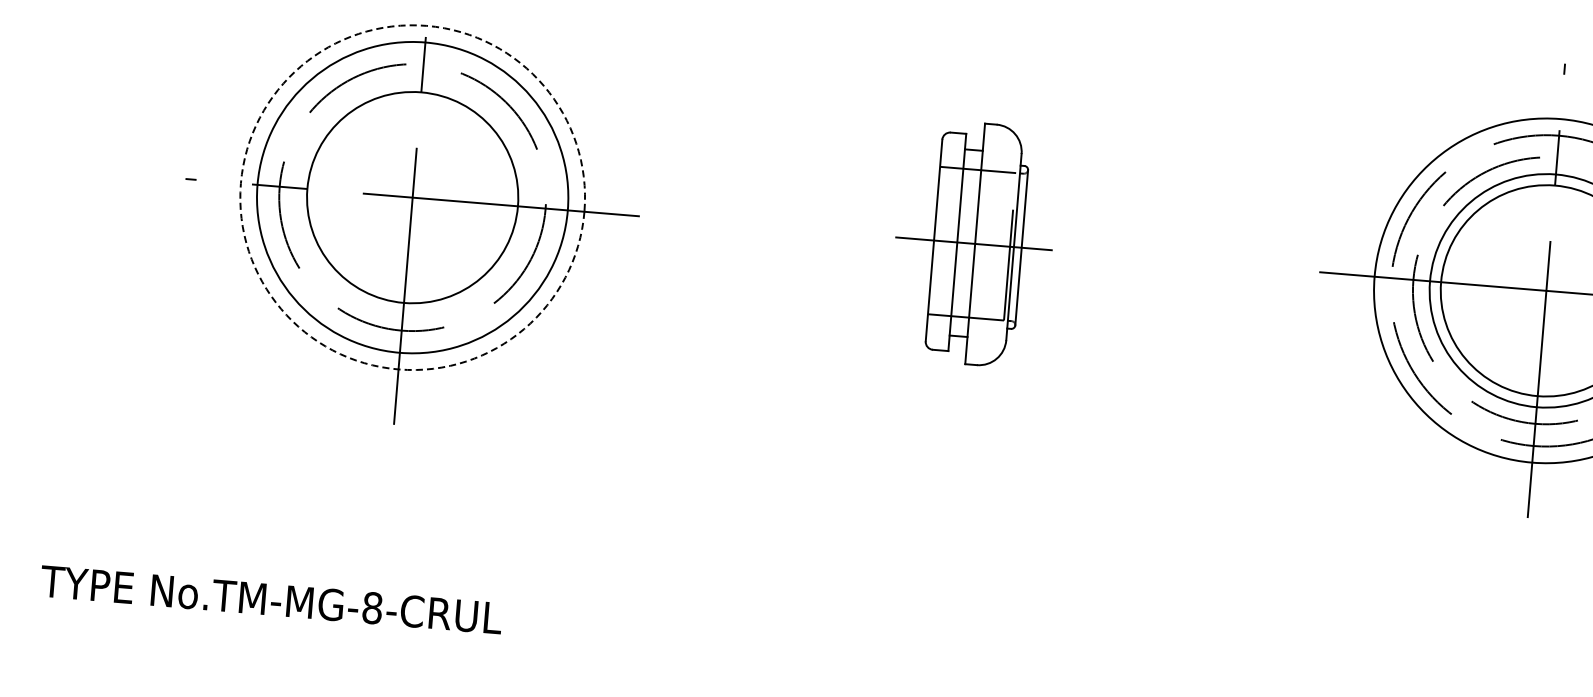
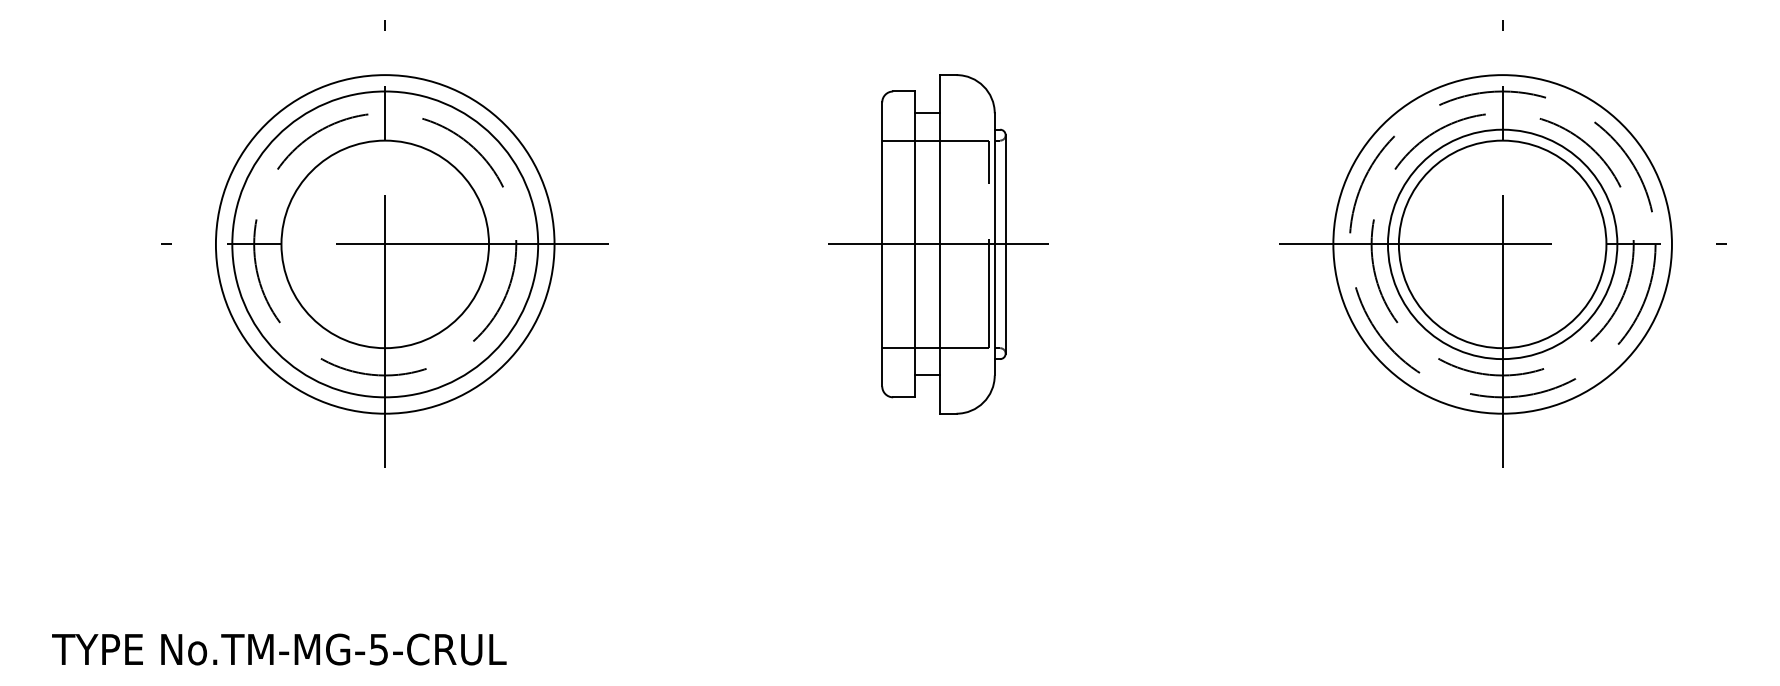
circle: (411, 197) -> (384, 244), dashed -> solid
part: (973, 243) -> (938, 244), size x1.43
text: (372, 608) -> (378, 649), No.TM-MG-8-CRUL -> No.TM-MG-5-CRUL

